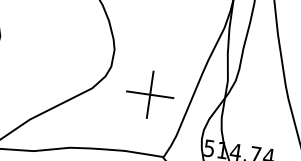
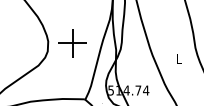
part: (150, 94) -> (72, 43), moved

